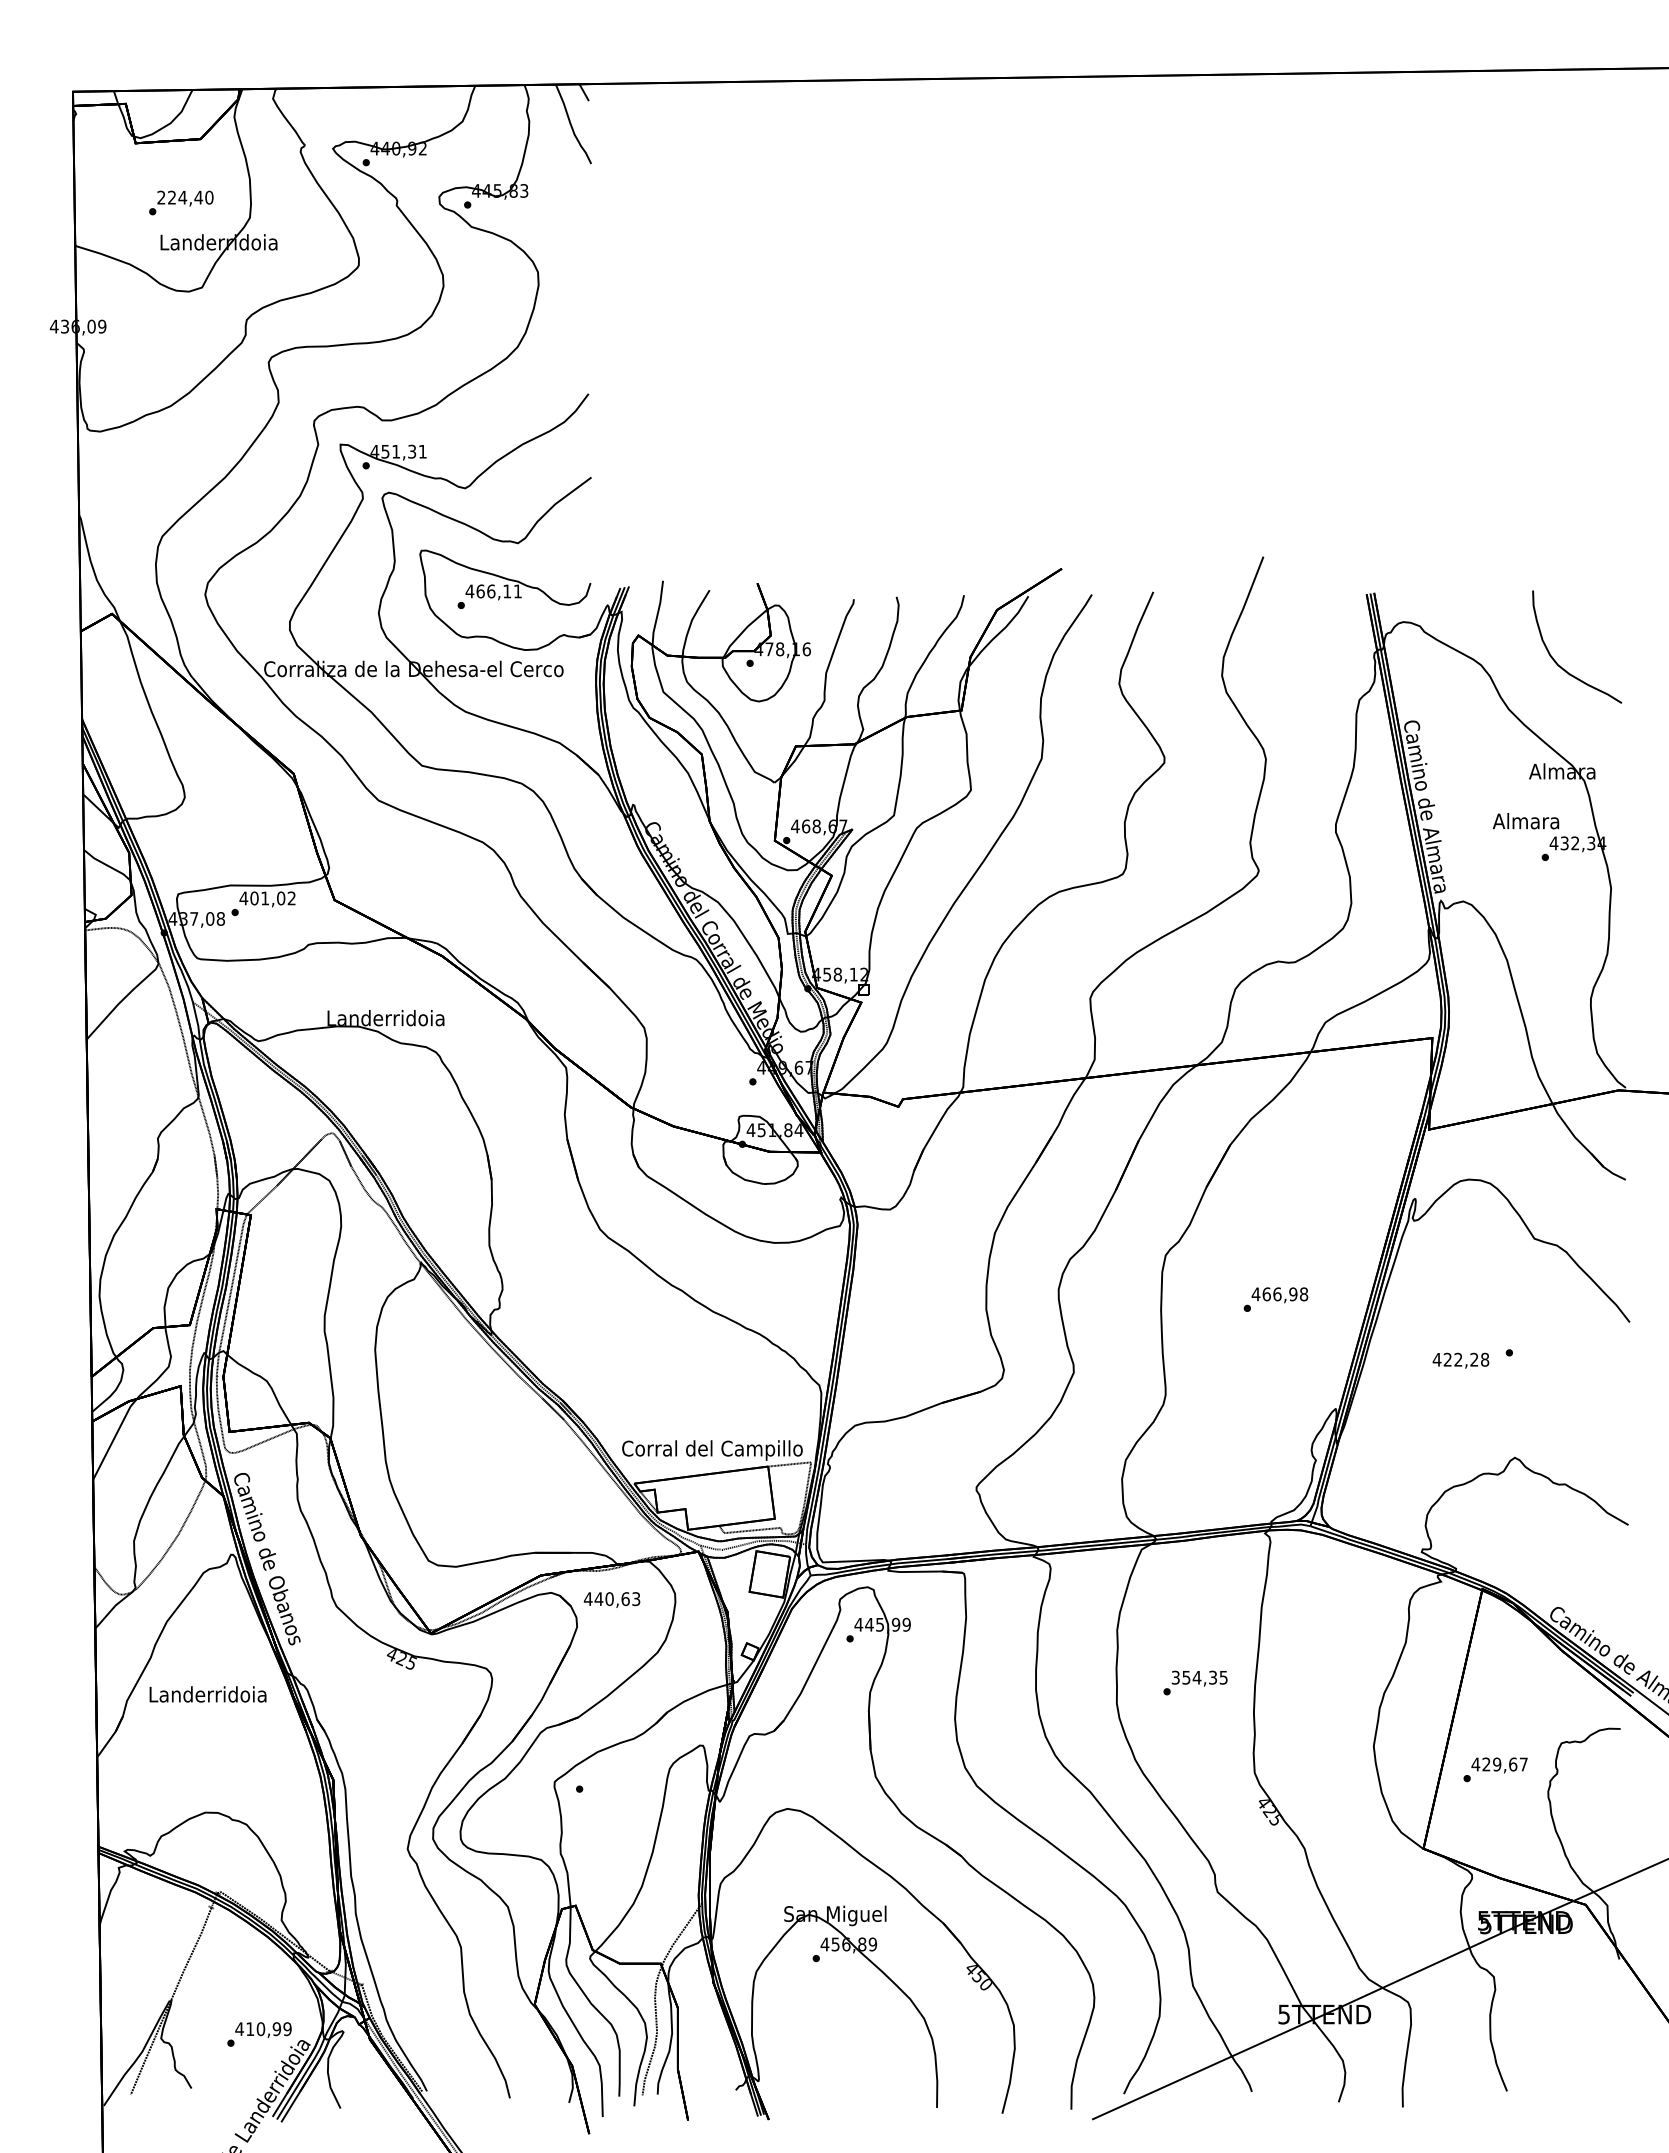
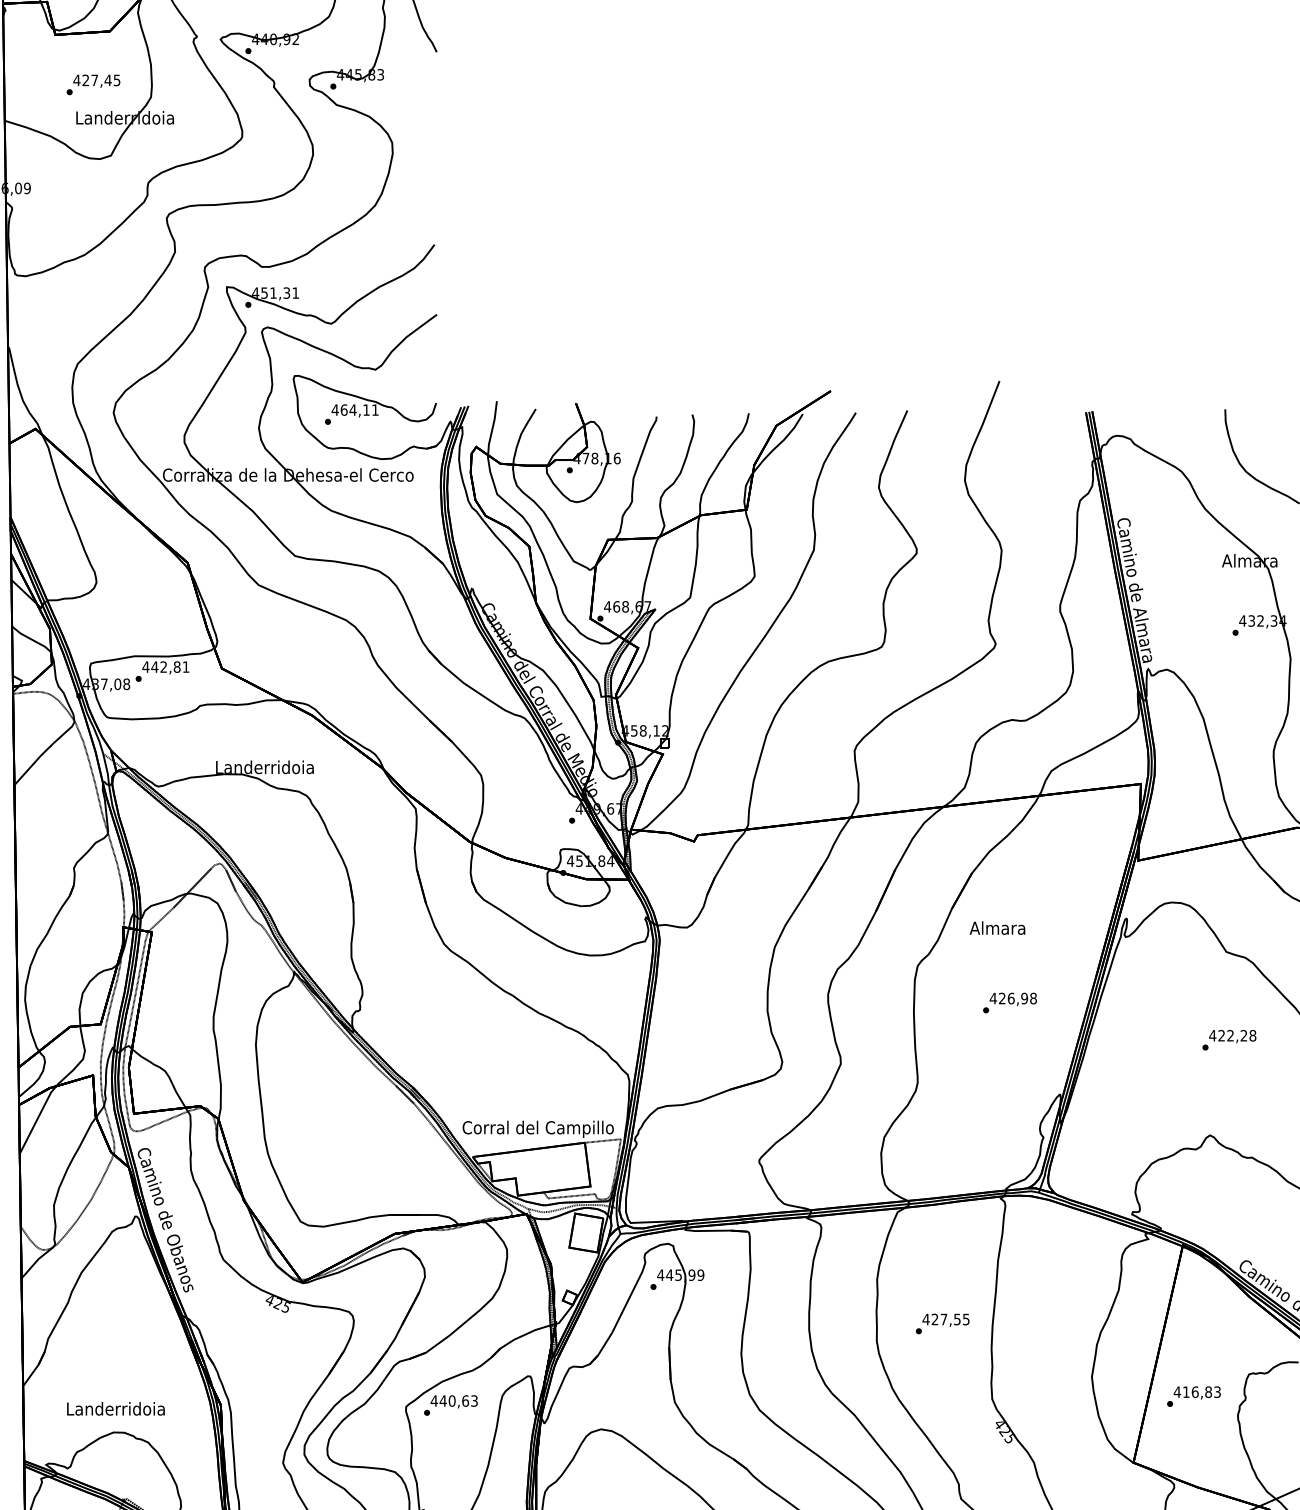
text: (185, 197) -> (97, 80), 224,40 -> 427,45
text: (490, 591) -> (352, 410), 466,11 -> 464,11
text: (1525, 821) -> (997, 928), moved
text: (272, 898) -> (169, 667), 401,02 -> 442,81
text: (1266, 1294) -> (1002, 998), 466,98 -> 426,98
text: (1460, 1360) -> (1232, 1036), moved
text: (611, 1599) -> (453, 1401), moved
text: (1193, 1677) -> (940, 1319), 354,35 -> 427,55
text: (207, 1694) -> (115, 1408), moved
text: (1504, 1764) -> (1201, 1392), 429,67 -> 416,83

